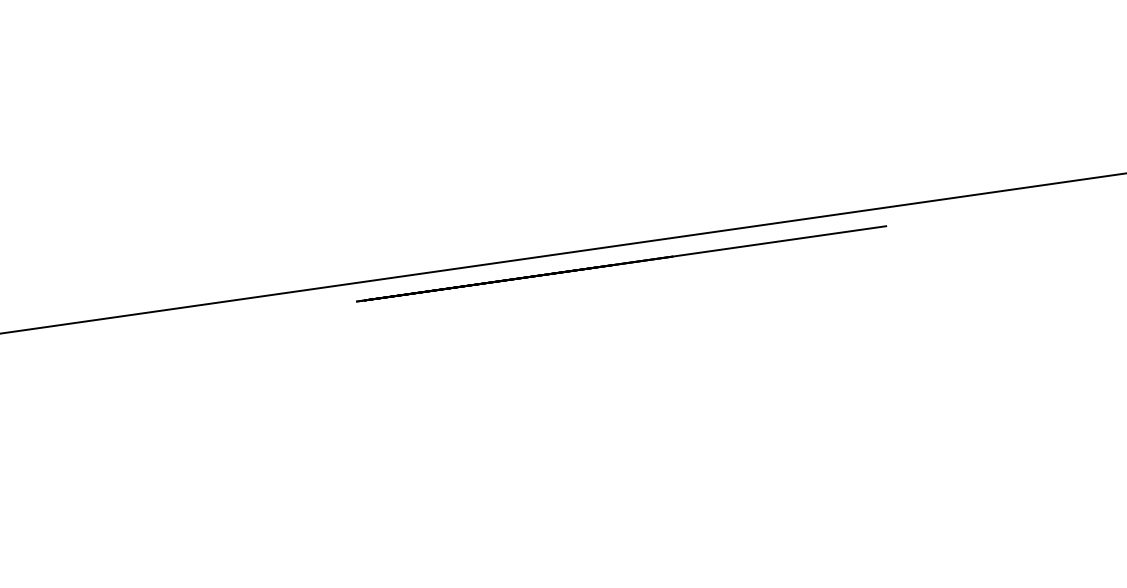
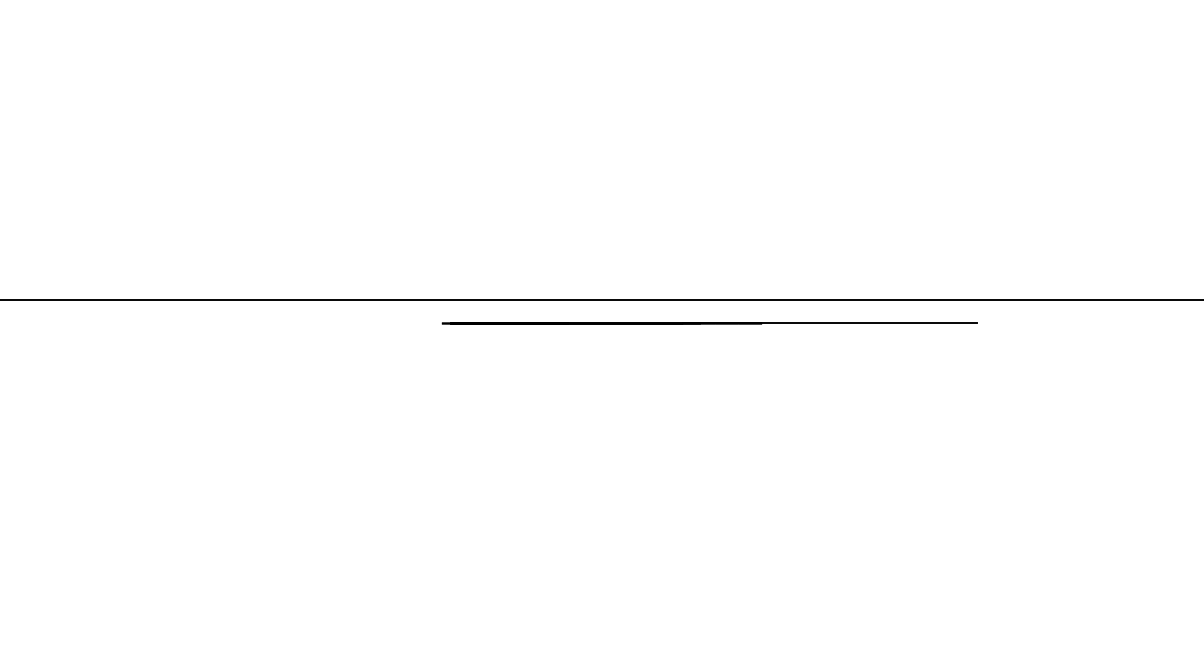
line: (621, 263) -> (709, 323), moved

